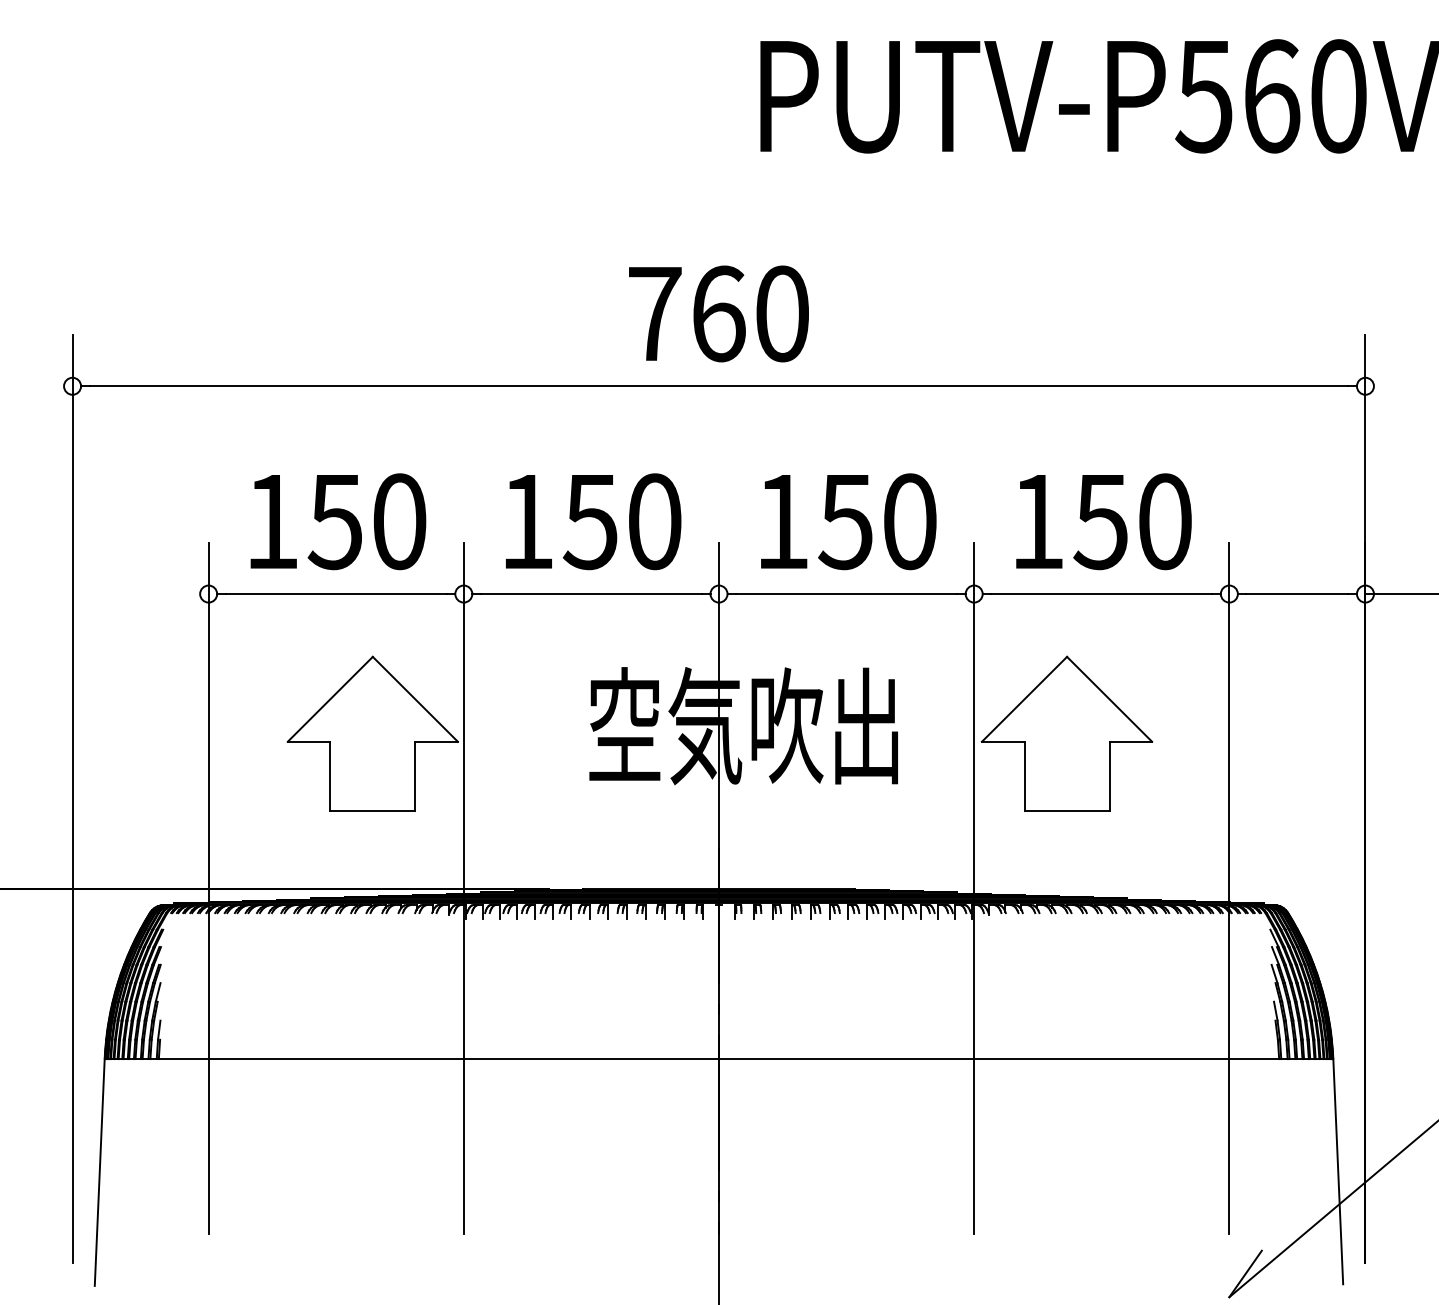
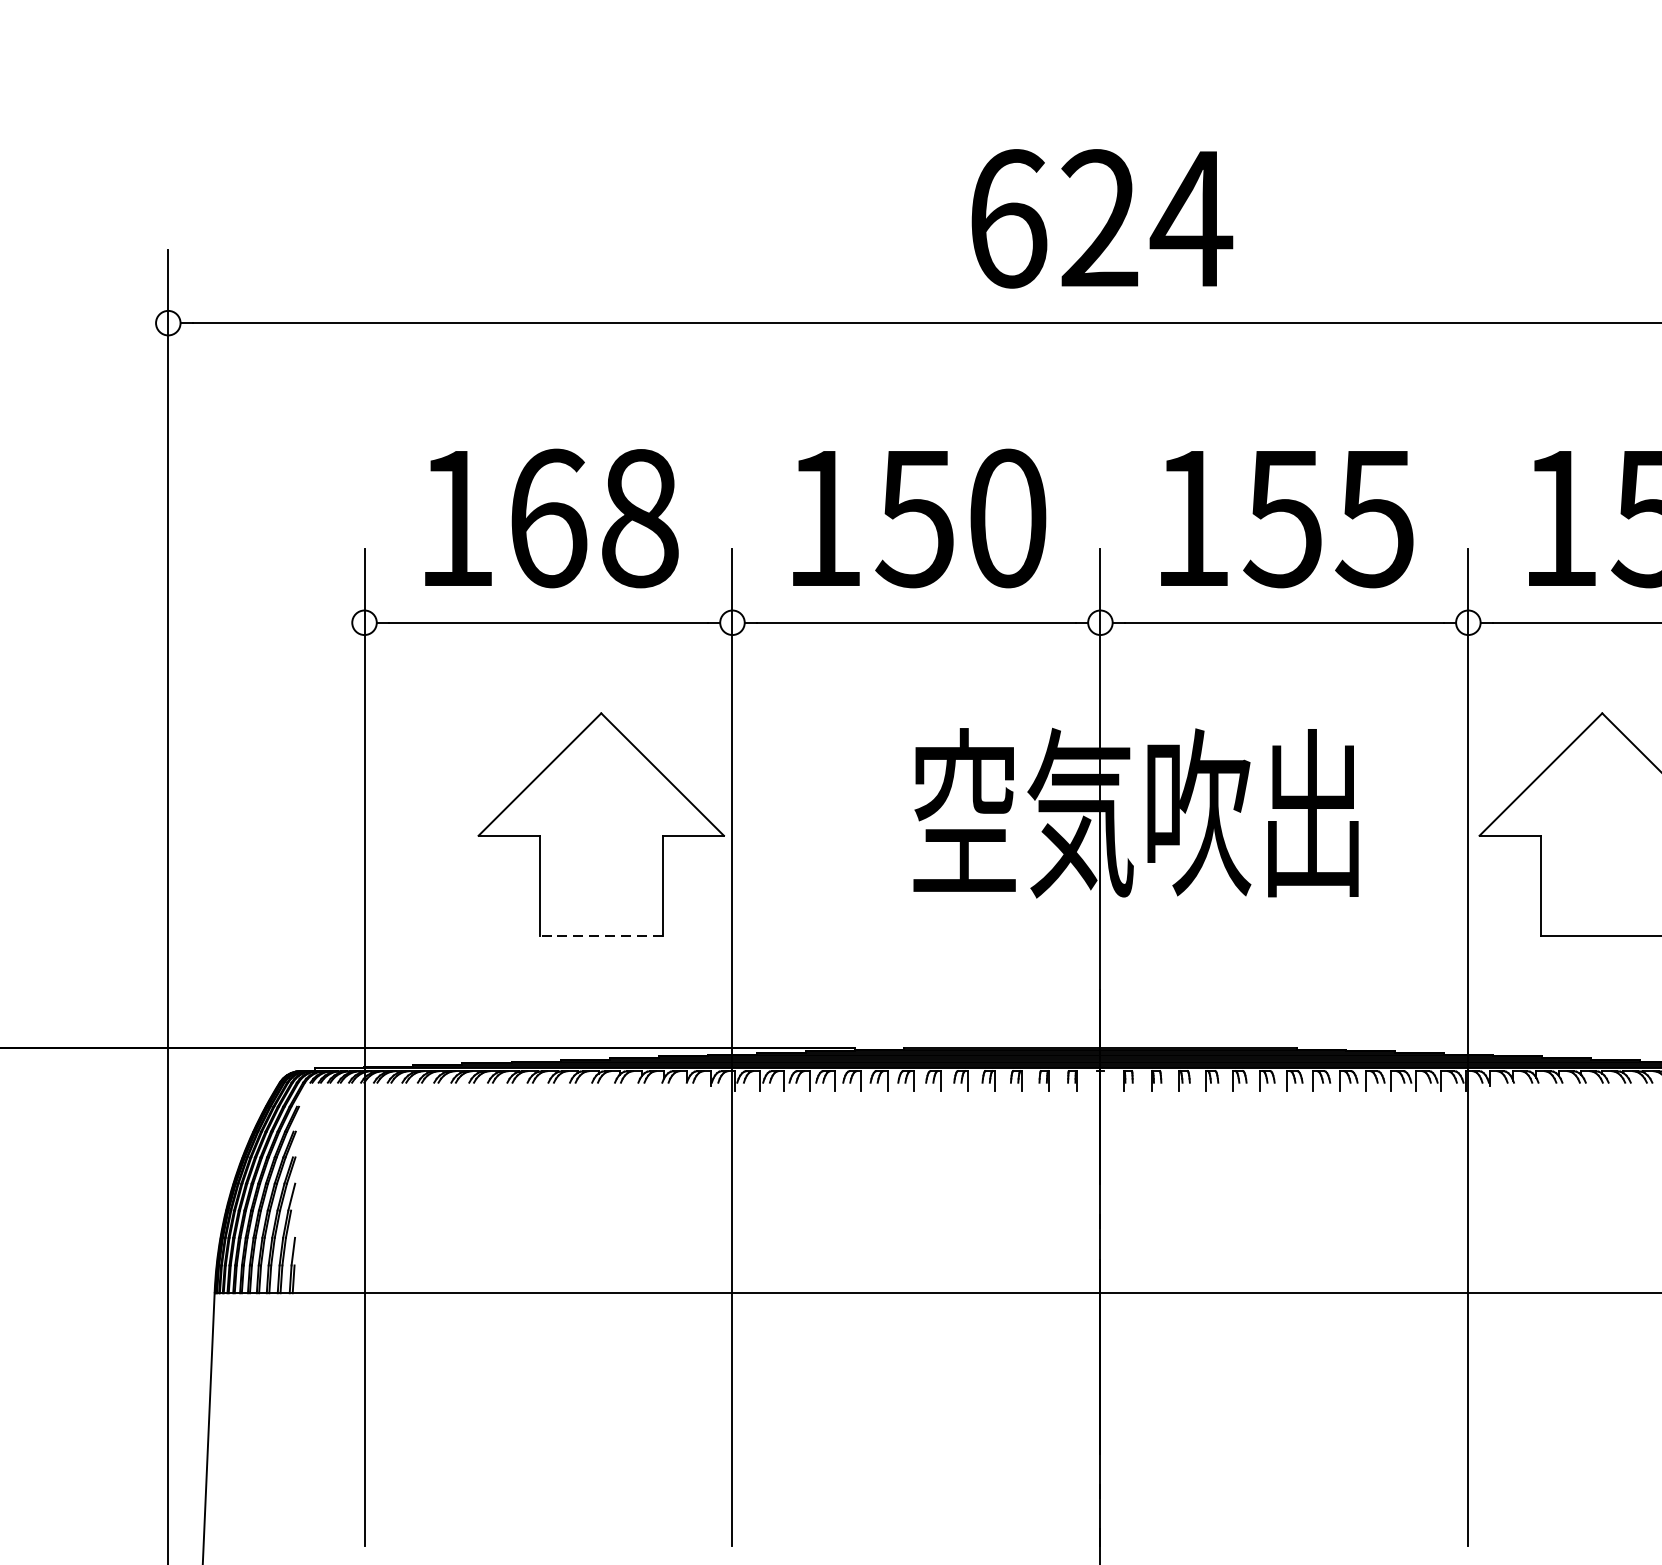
text: (720, 313) -> (1102, 218), 760 -> 624
text: (366, 521) -> (592, 518), 150 -> 168
text: (908, 521) -> (1373, 518), 150 -> 155
line: (372, 811) -> (600, 936), solid -> dashed

